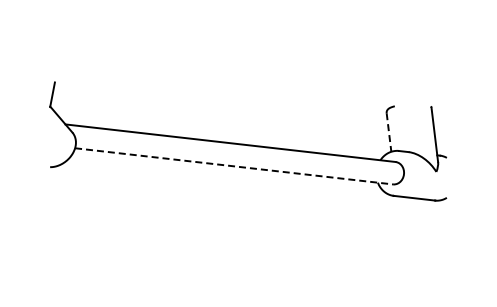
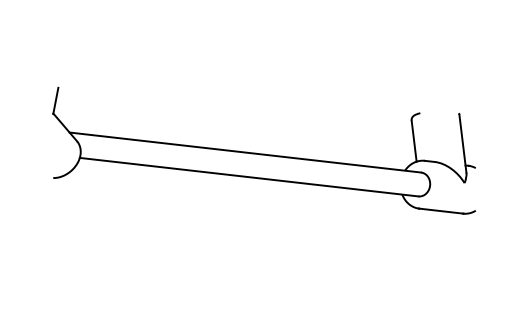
line: (389, 133) -> (414, 142), dashed -> solid
line: (234, 166) -> (249, 177), dashed -> solid

